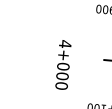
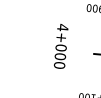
text: (63, 65) -> (61, 46), moved

